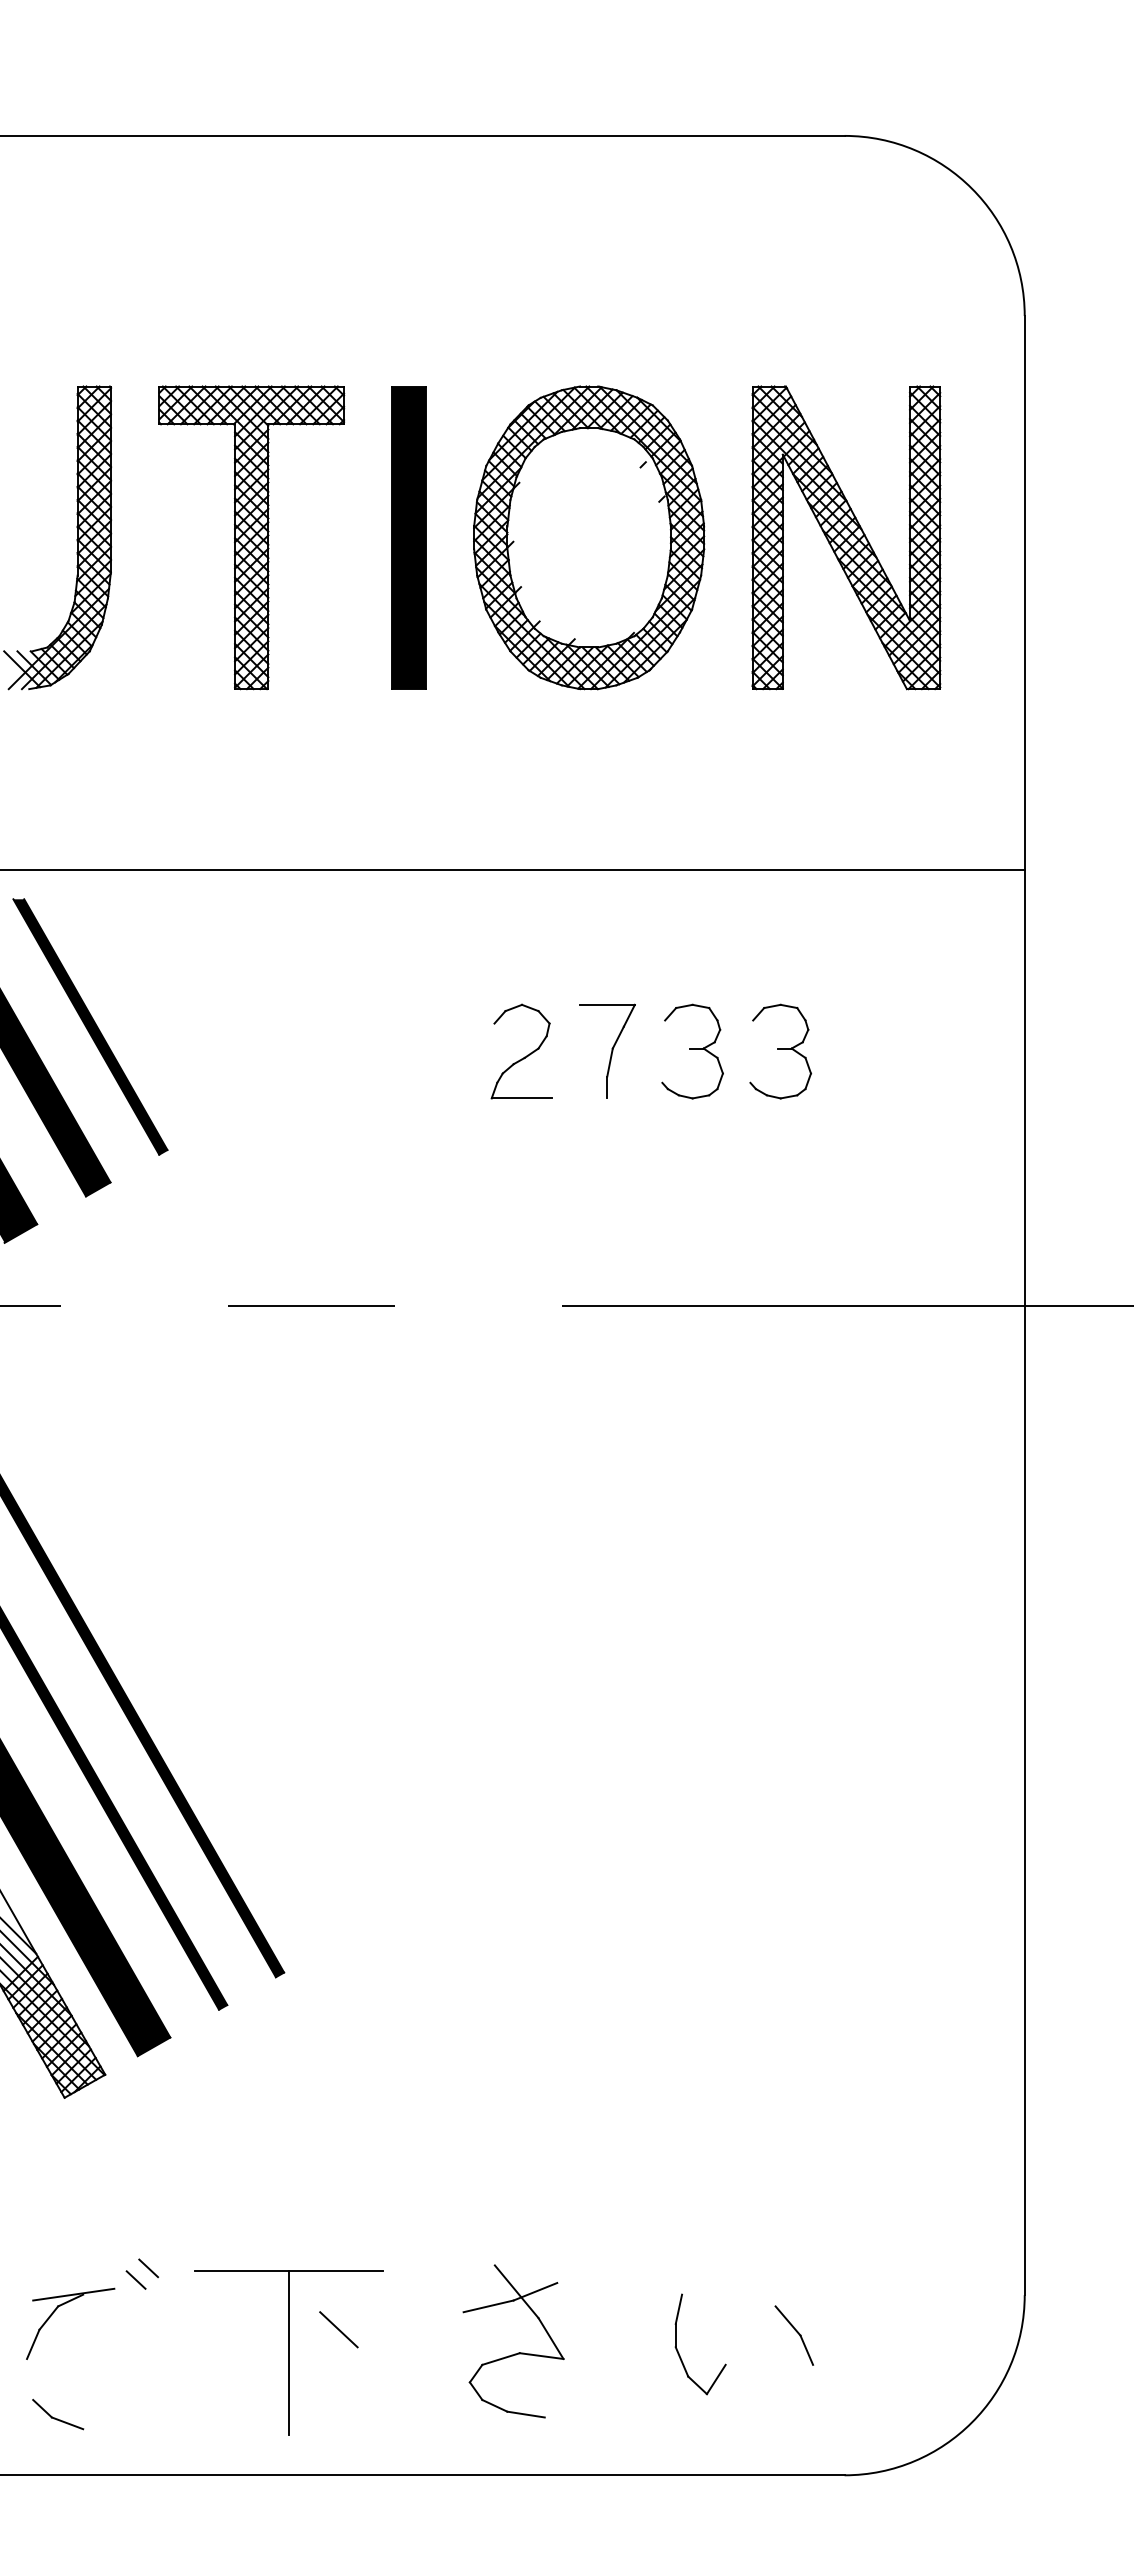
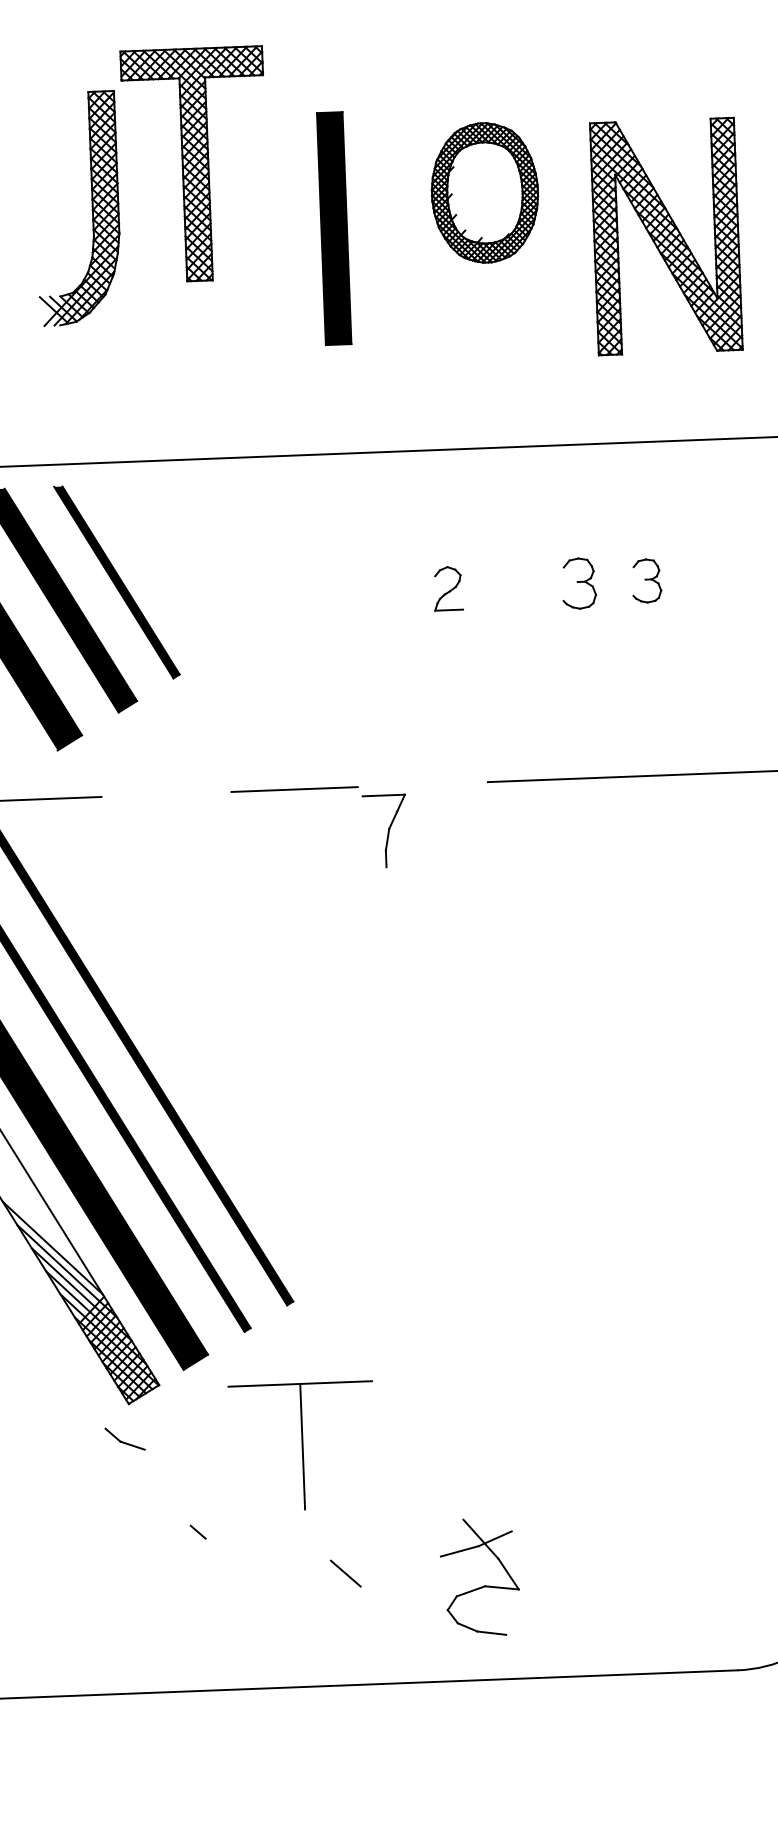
part: (251, 537) -> (195, 164), moved
part: (408, 537) -> (333, 228), moved
part: (589, 537) -> (485, 192), size x0.6
part: (846, 537) -> (666, 236), moved
part: (607, 1050) -> (385, 830), moved
part: (521, 1051) -> (448, 588), size x0.6
part: (692, 1051) -> (579, 583), size x0.7
part: (780, 1051) -> (646, 580), size x0.6
line: (135, 2279) -> (188, 1541), removed
part: (56, 2310) -> (128, 1567), removed
part: (794, 2335) -> (695, 1564), removed
part: (678, 2350) -> (606, 1579), removed
part: (288, 2352) -> (302, 1446), moved
part: (58, 2414) -> (125, 1439), moved

